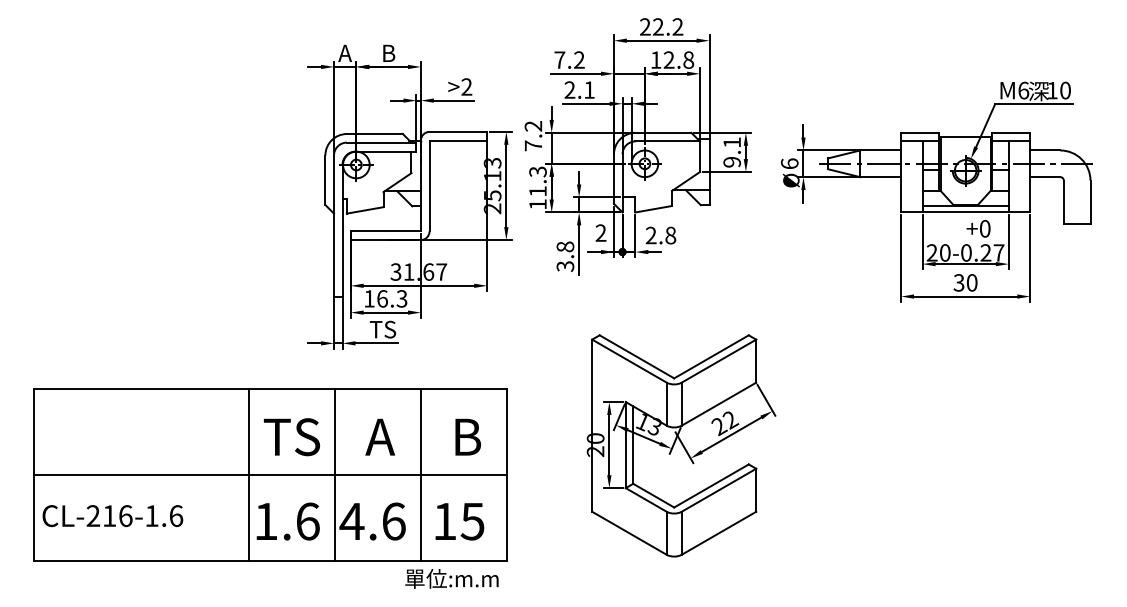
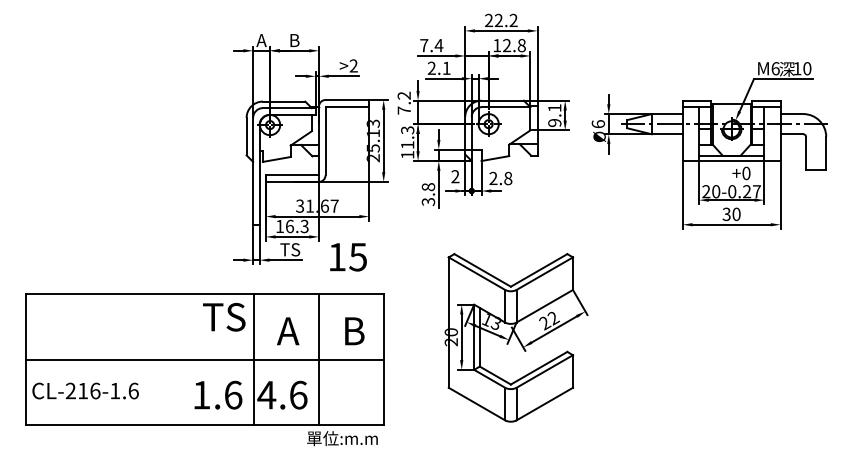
text: (578, 59) -> (438, 45), 7.2 -> 7.4
text: (292, 437) -> (224, 317), moved
line: (248, 474) -> (188, 359), removed
text: (459, 521) -> (348, 257), moved

